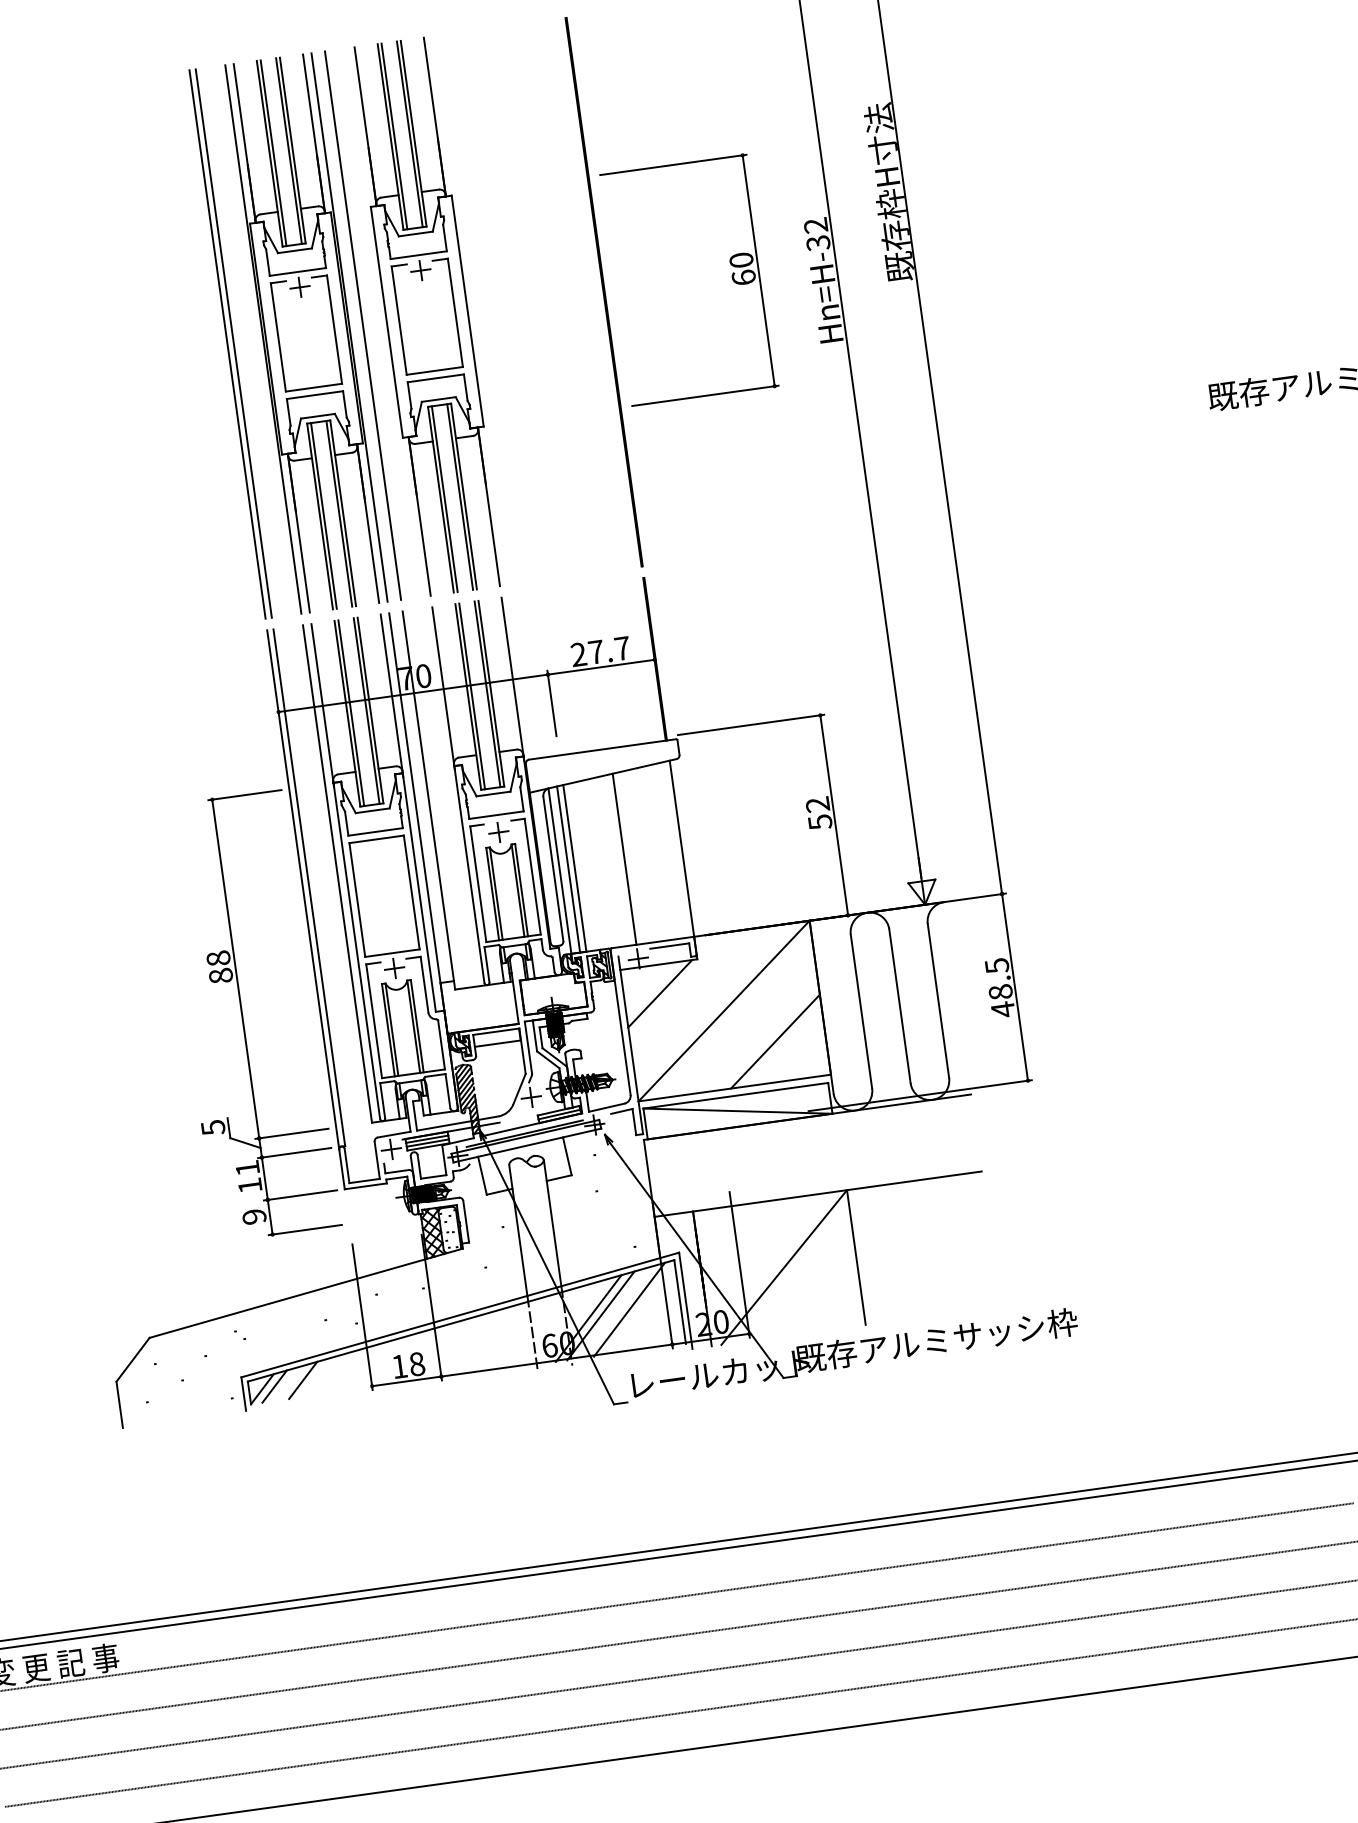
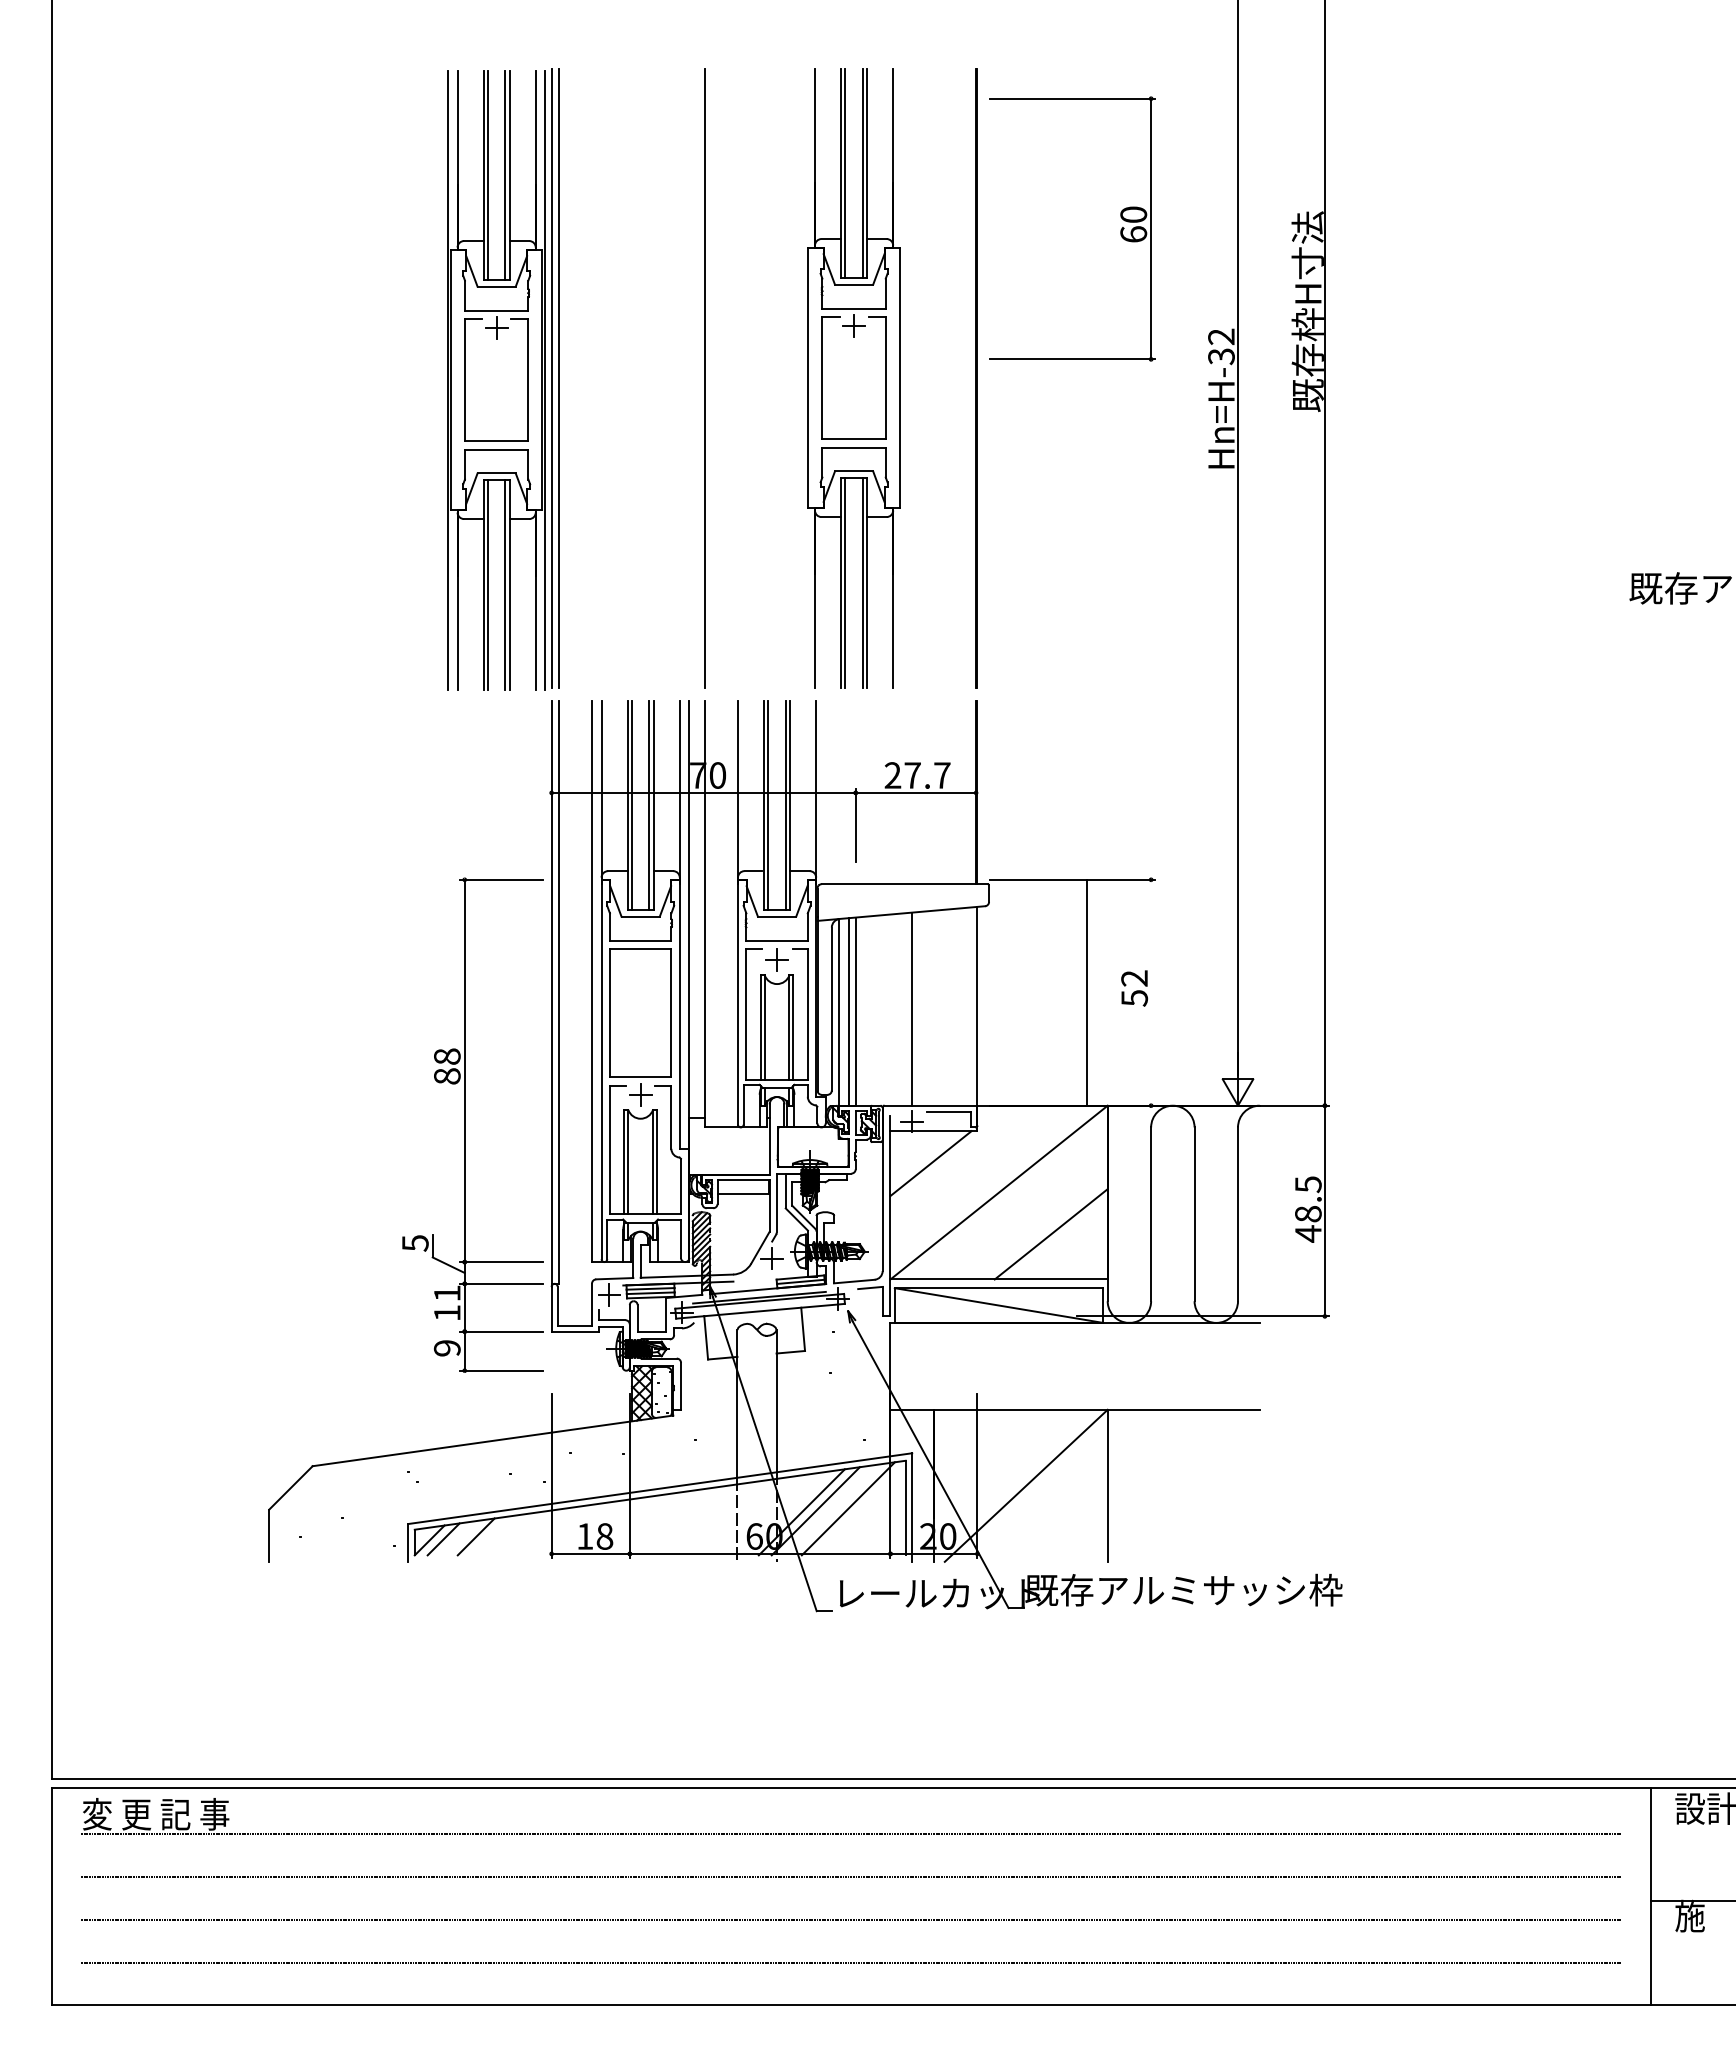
part: (731, 275) -> (1120, 230), moved
part: (426, 317) -> (853, 378), moved
part: (306, 333) -> (496, 380), moved
line: (834, 815) -> (1087, 992), moved

